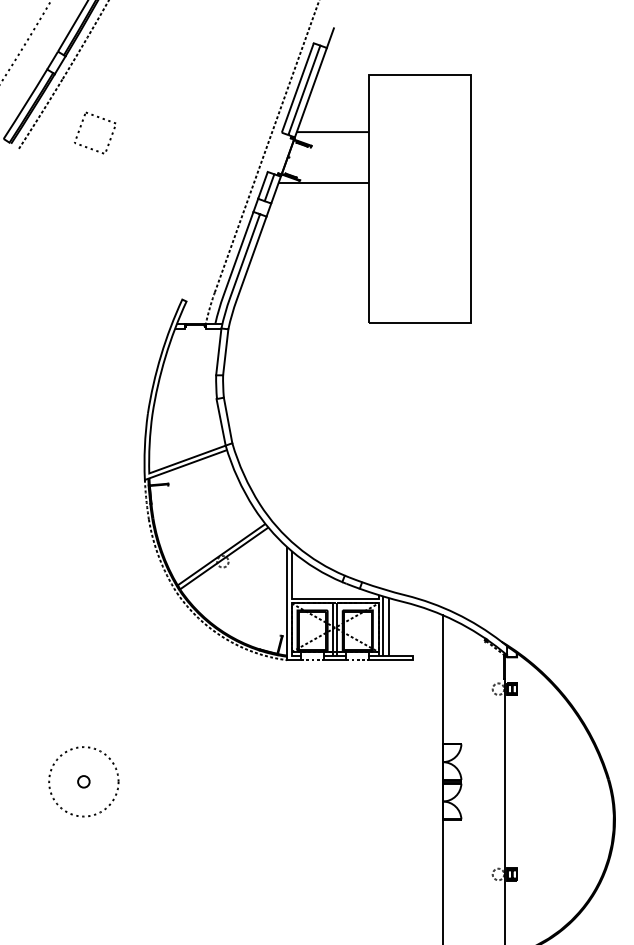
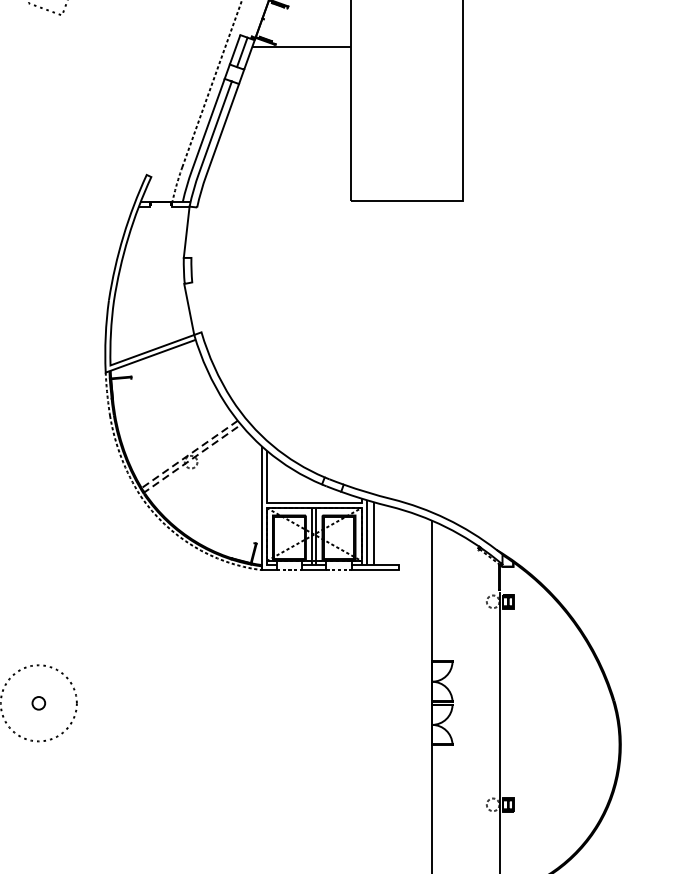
line: (225, 352) -> (194, 232), removed
line: (227, 420) -> (196, 307), removed
line: (179, 587) -> (143, 490), solid -> dashed

